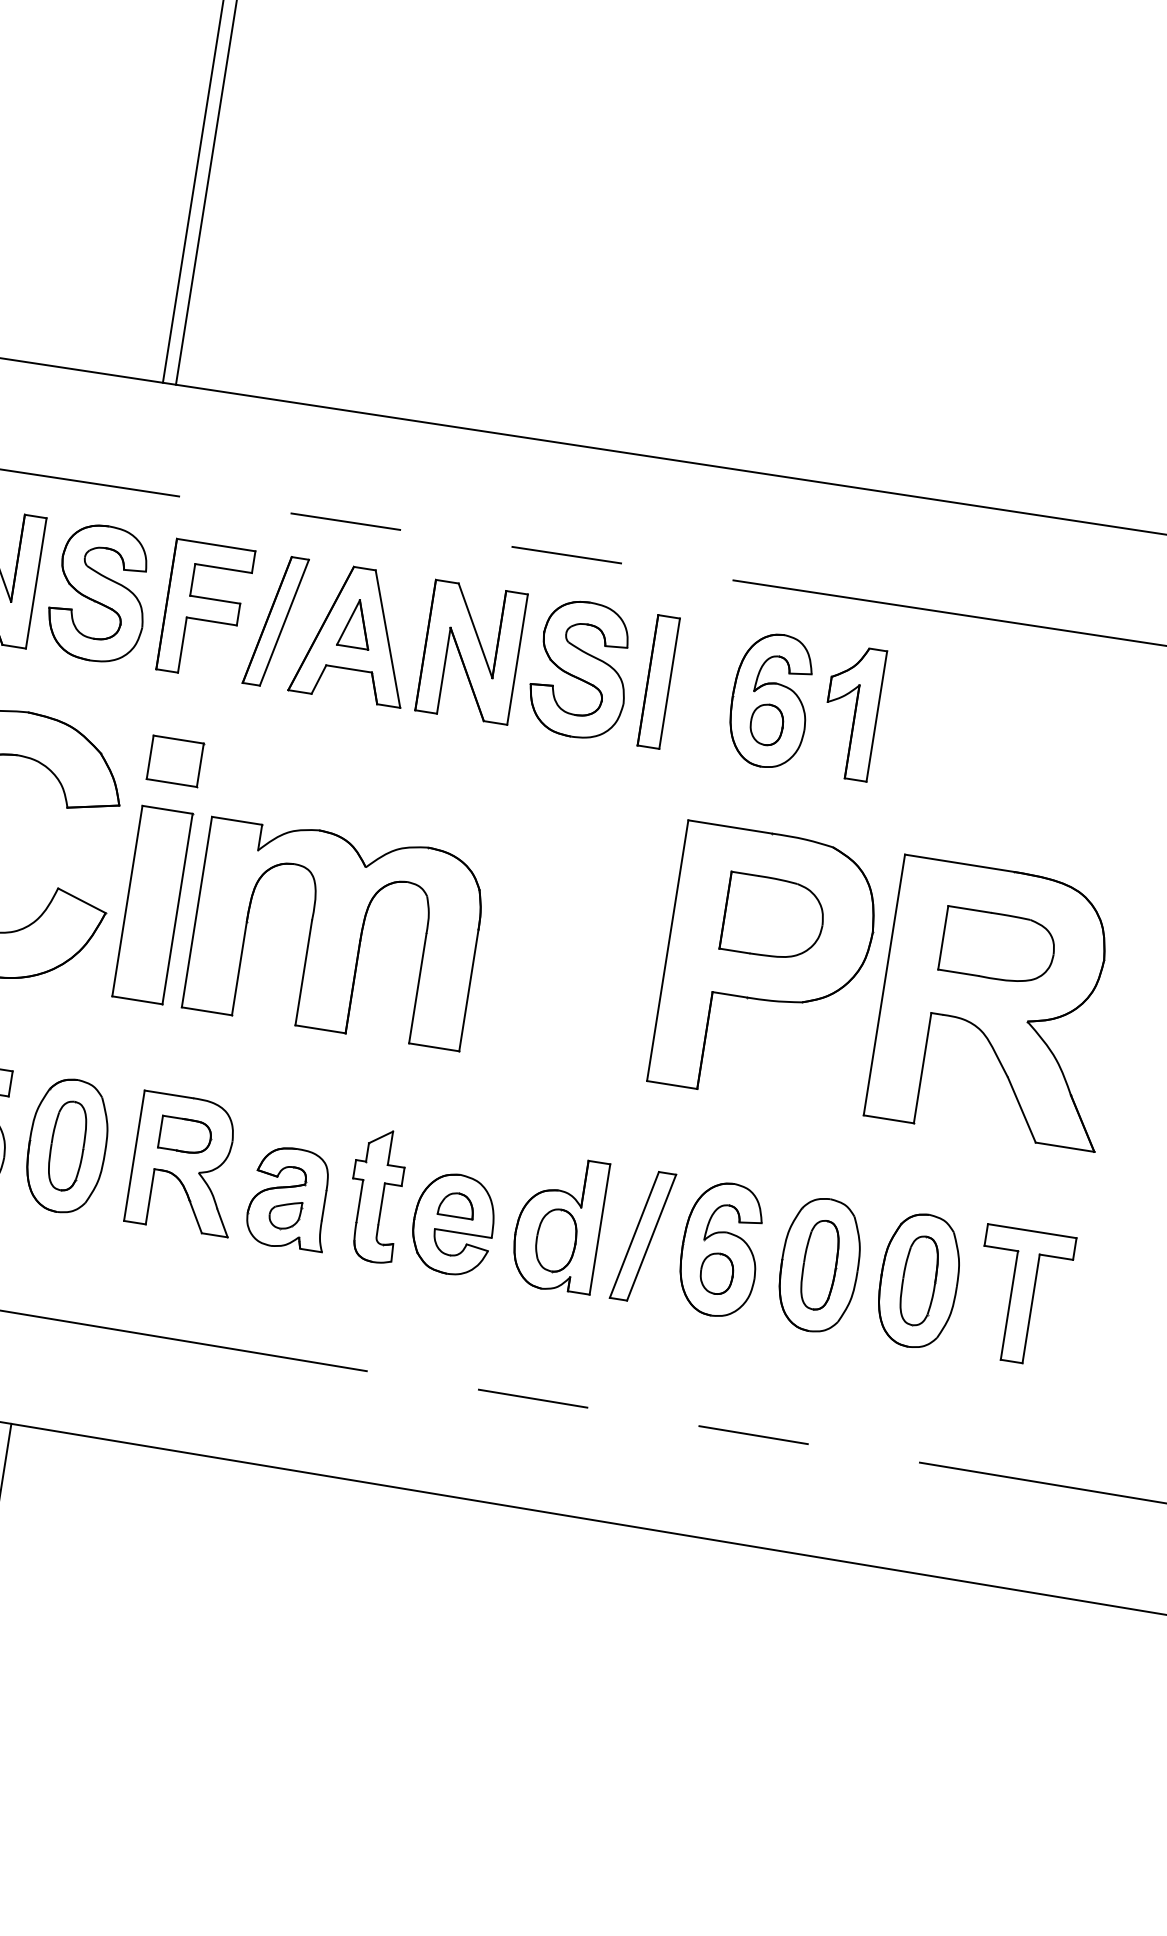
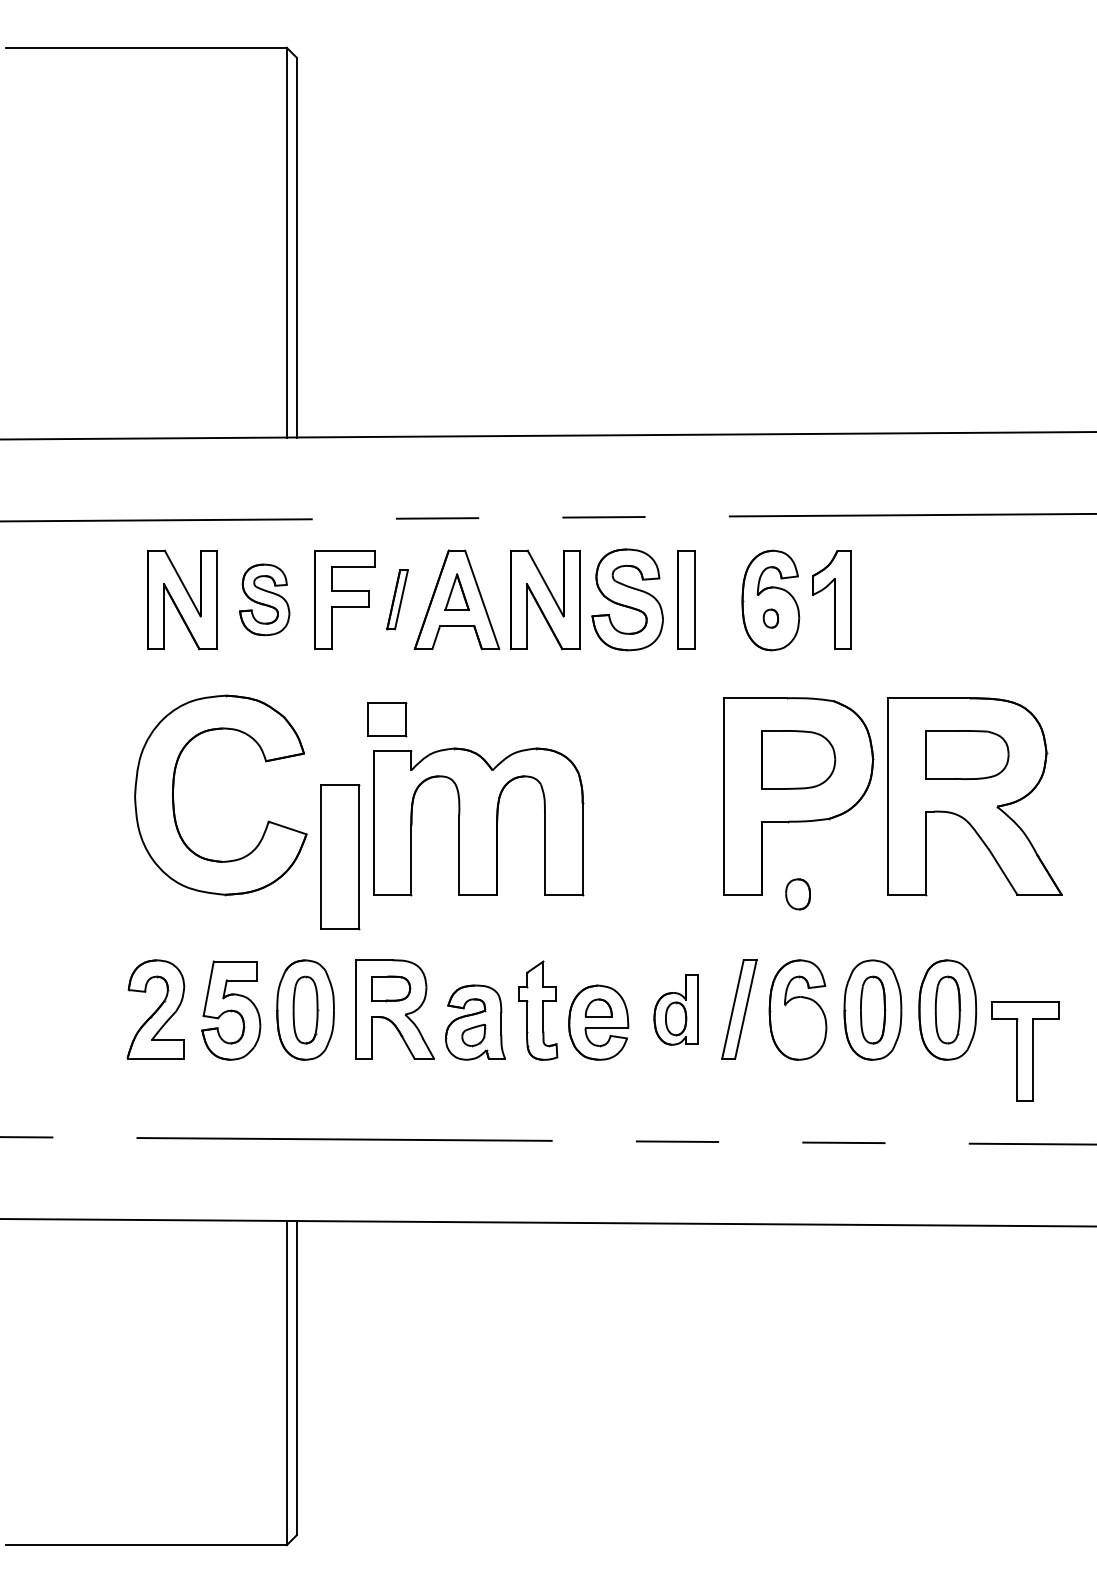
part: (99, 592) -> (264, 599), size x0.7
part: (275, 620) -> (397, 599), size x0.6
part: (766, 724) -> (770, 618), size x0.6
part: (175, 761) -> (387, 719), moved
part: (153, 905) -> (340, 857), moved
part: (558, 1222) -> (675, 1009), size x0.7
part: (716, 1273) -> (797, 894), moved
part: (1022, 1296) -> (1025, 1051), moved

